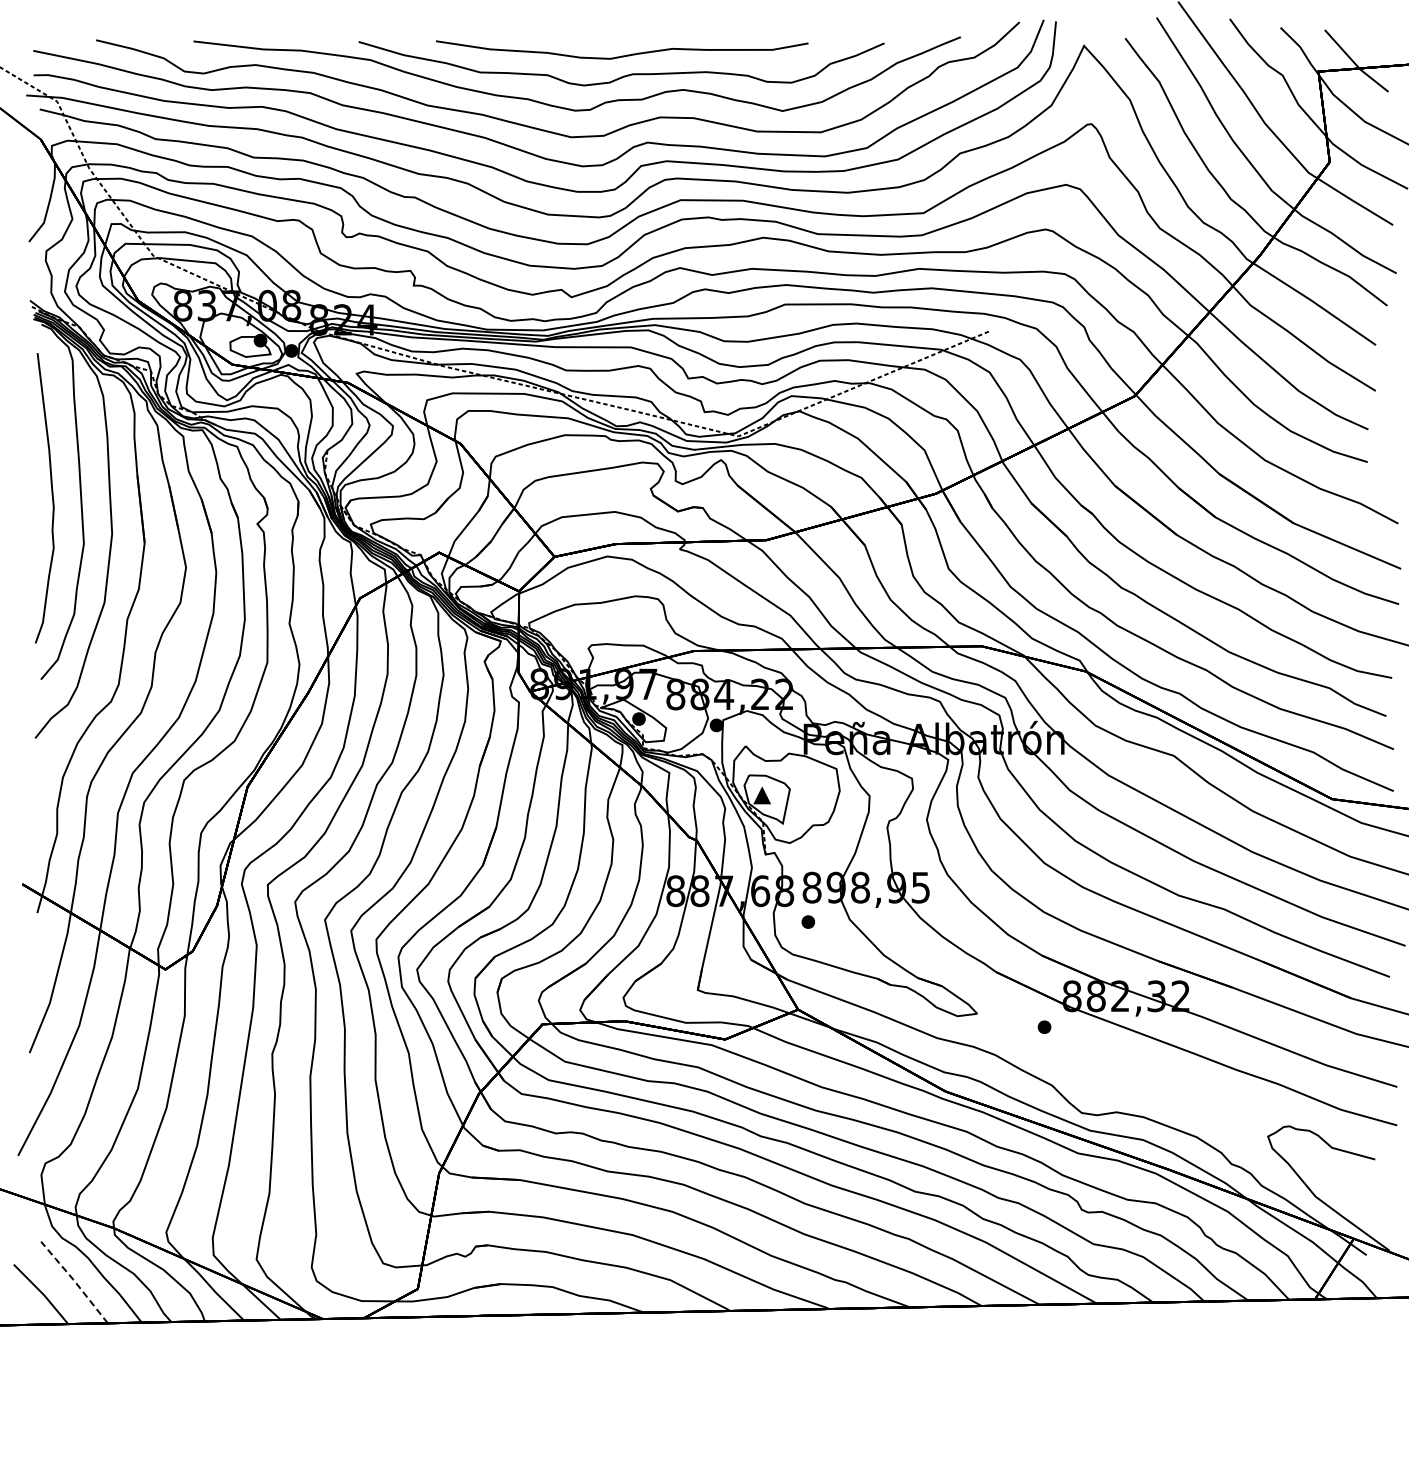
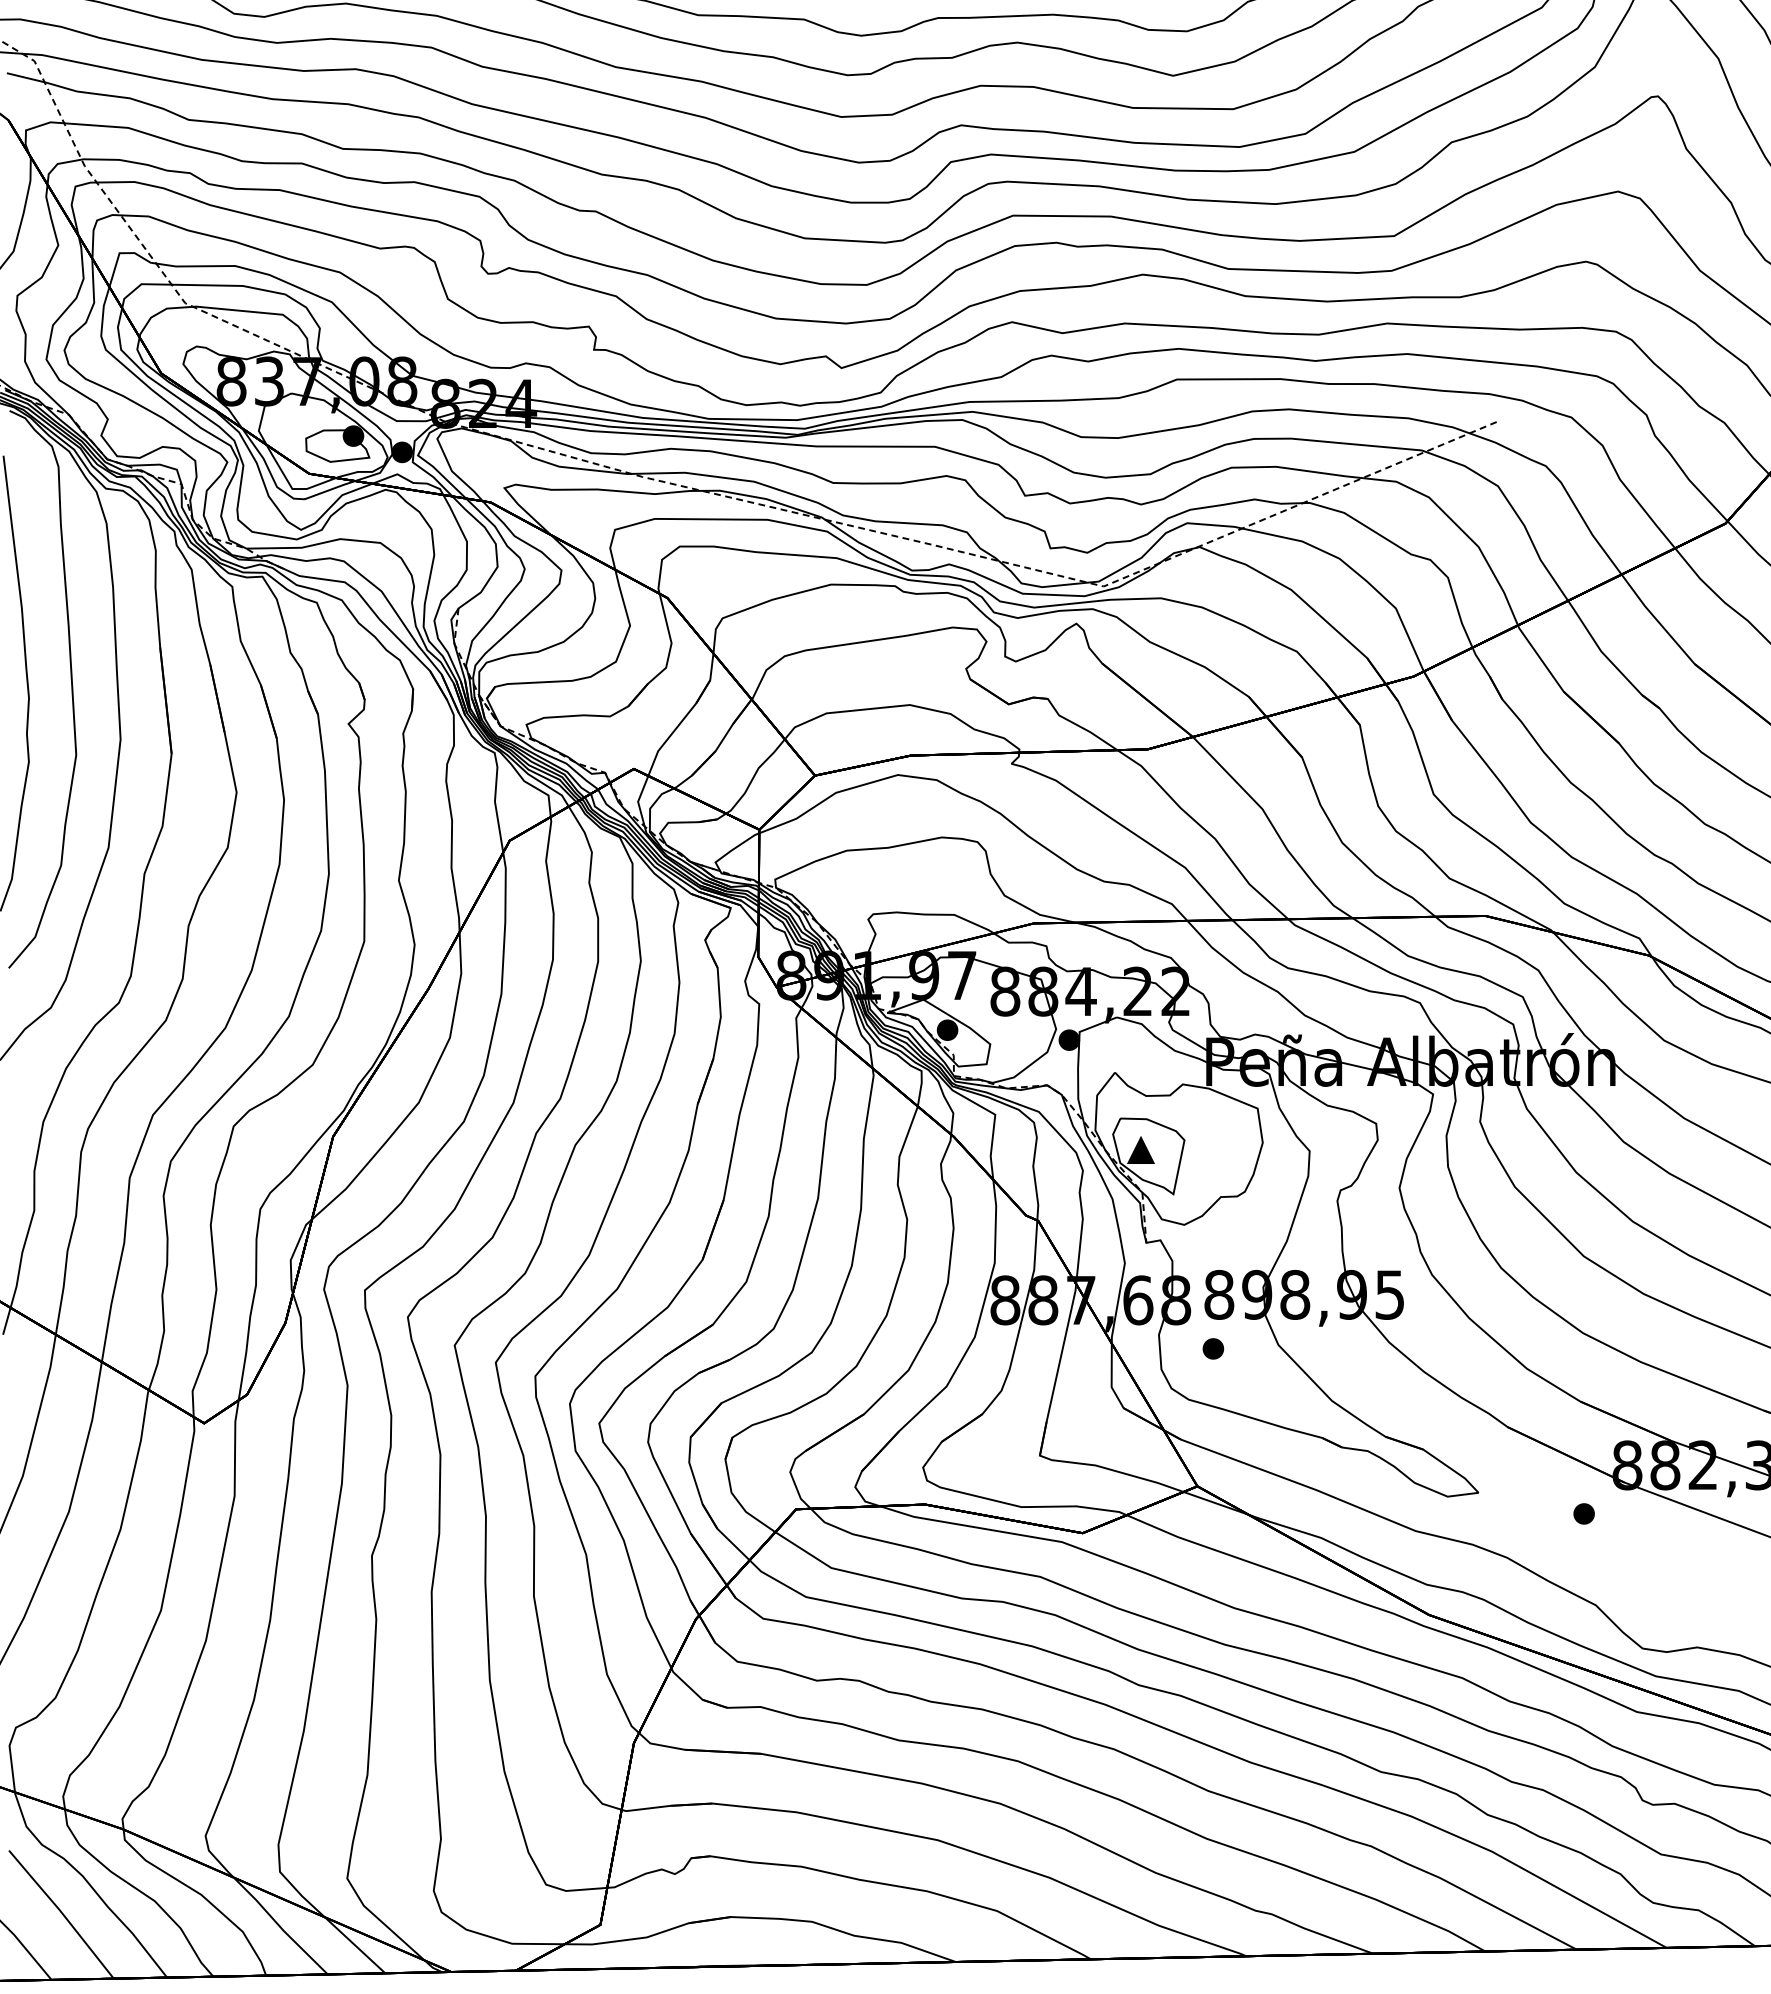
line: (74, 1281) -> (61, 1913), dashed -> solid

